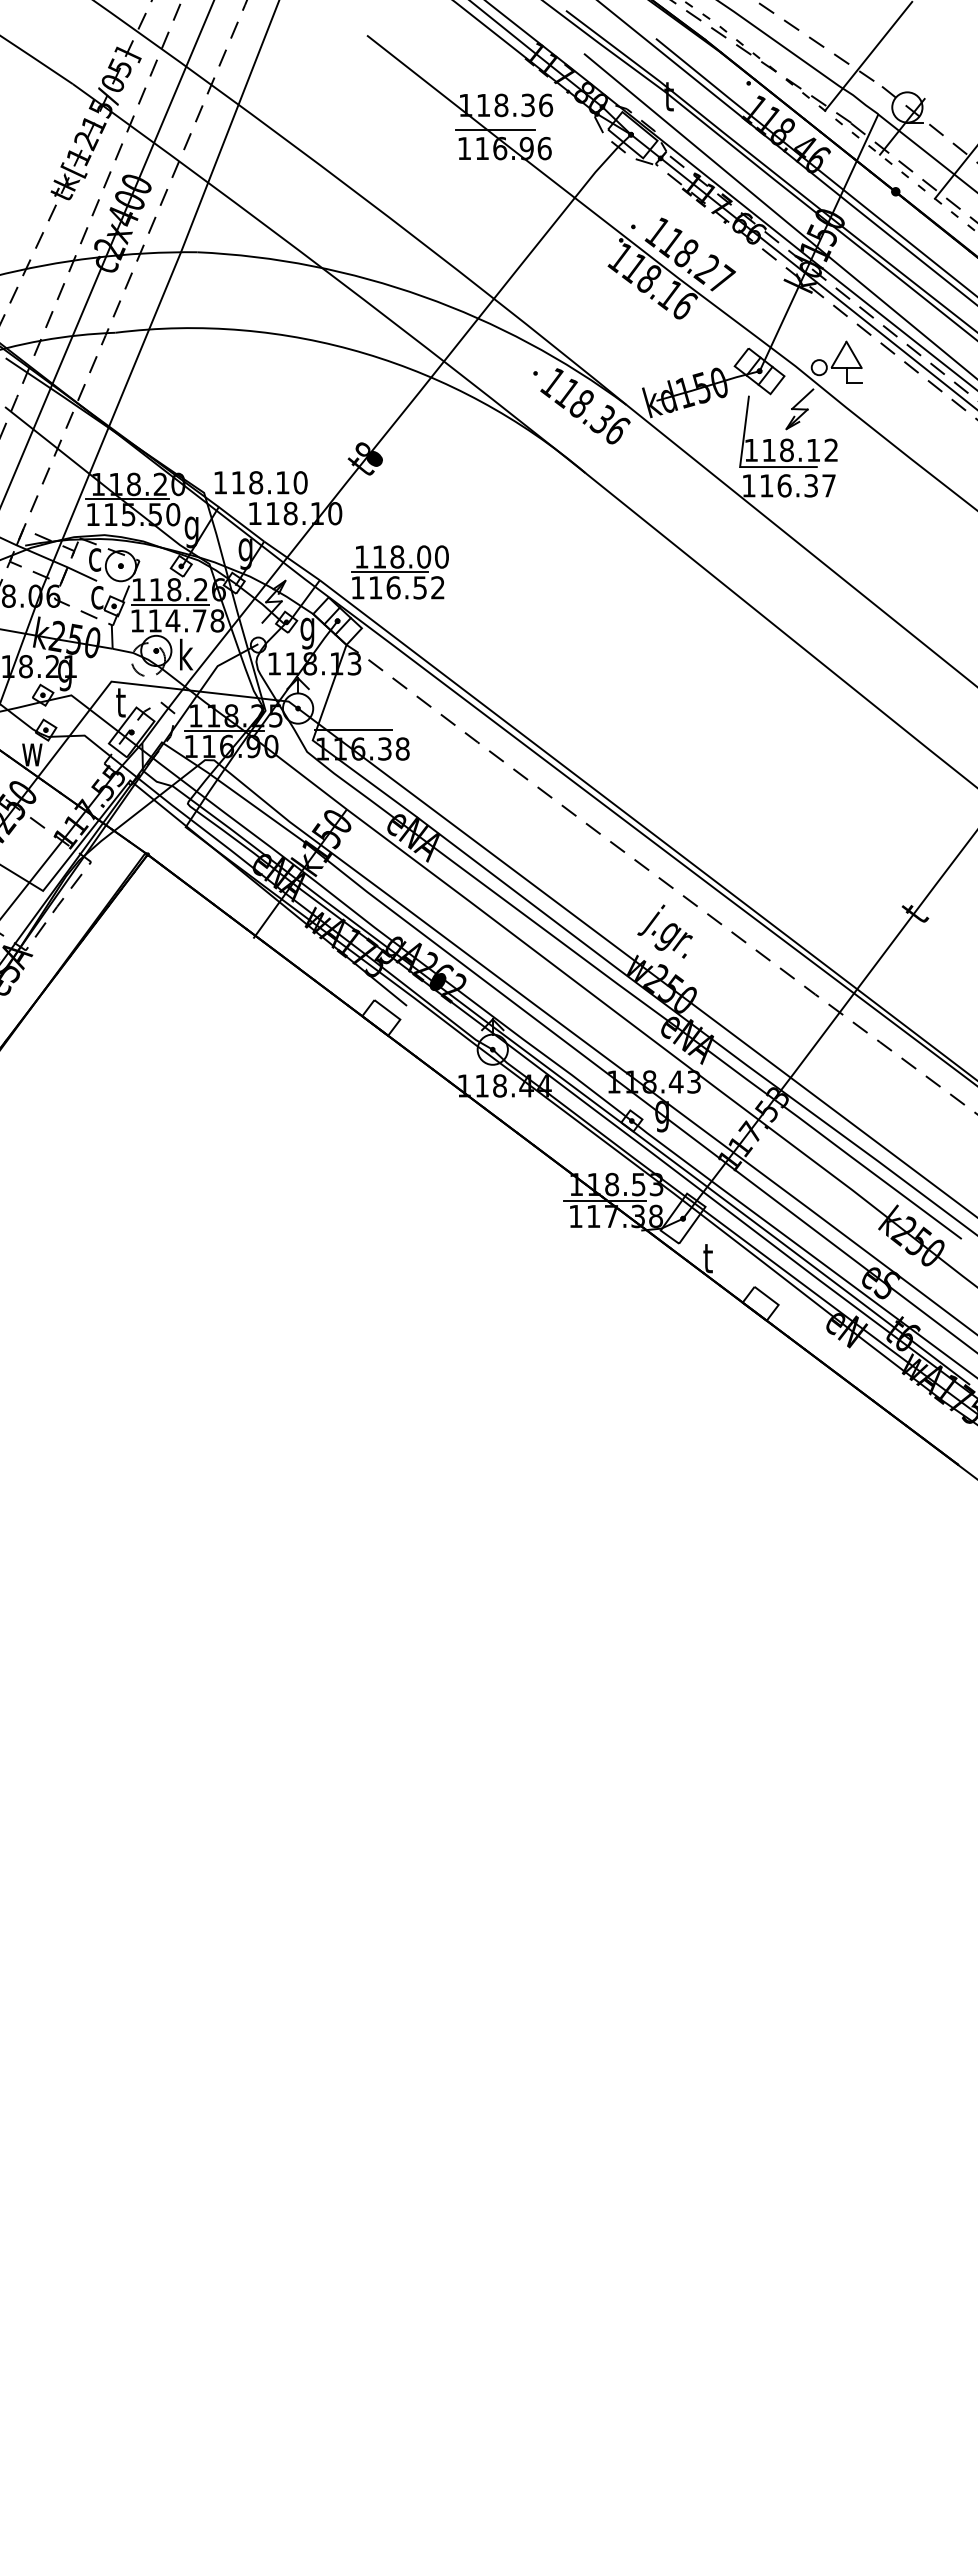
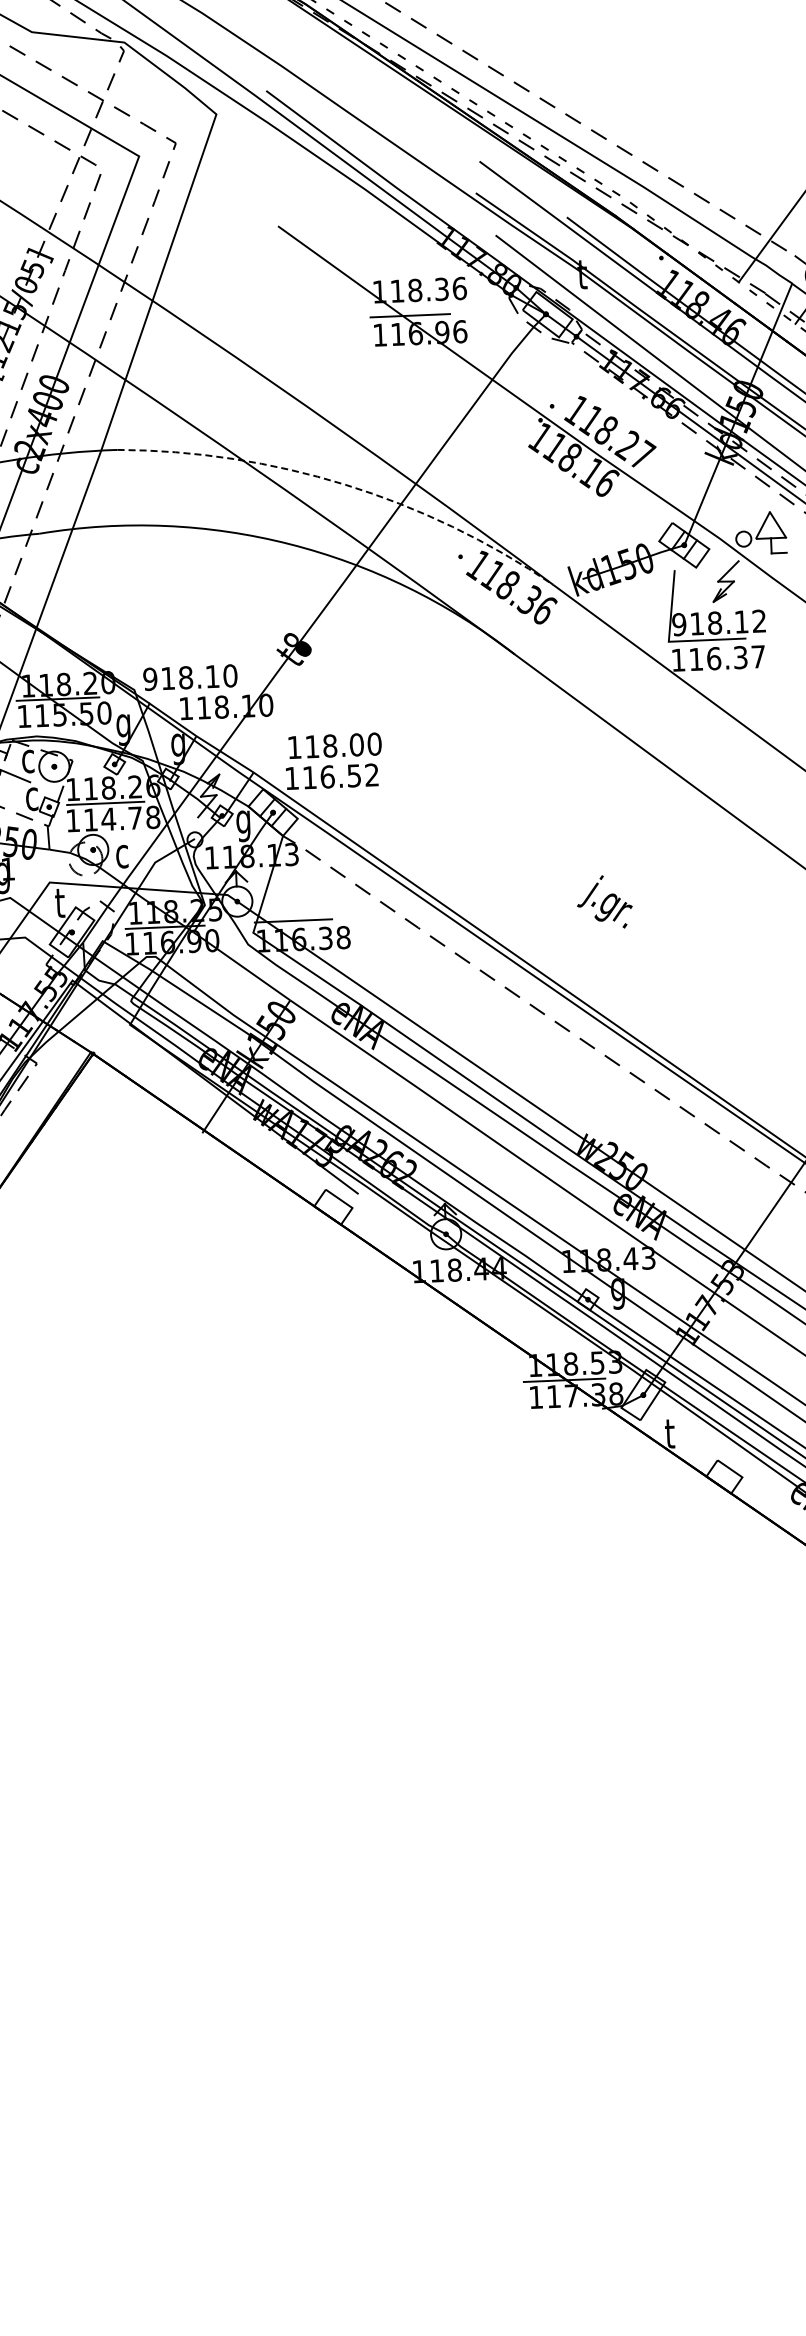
arc: (423, 296) -> (345, 484), solid -> dashed
text: (751, 450) -> (679, 624), 118.12 -> 918.12
text: (220, 482) -> (150, 678), 118.10 -> 918.10
line: (390, 572) -> (323, 761), removed
text: (186, 654) -> (123, 852), k -> c
text: (664, 931) -> (604, 902), moved

